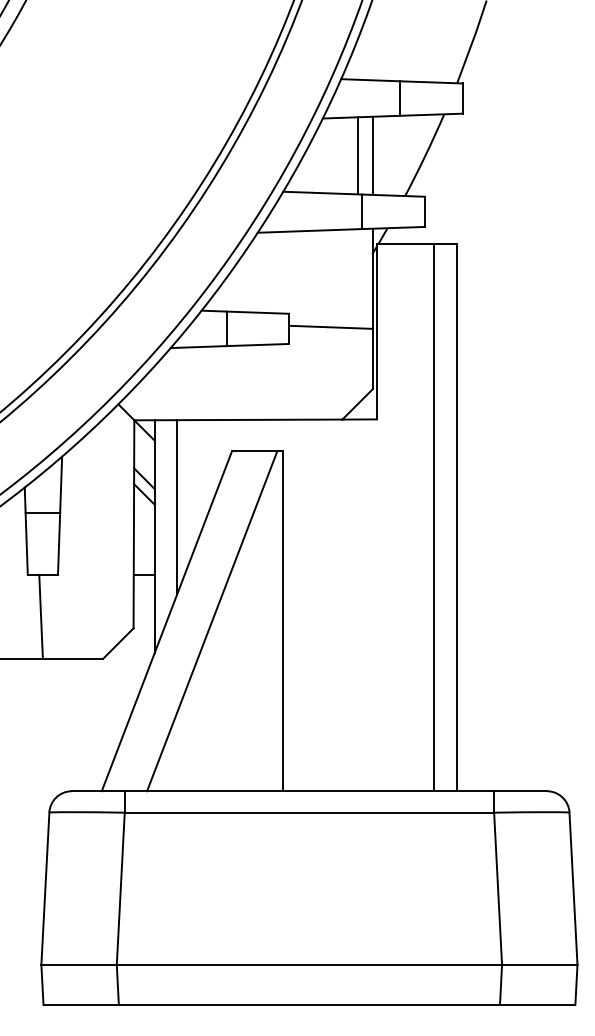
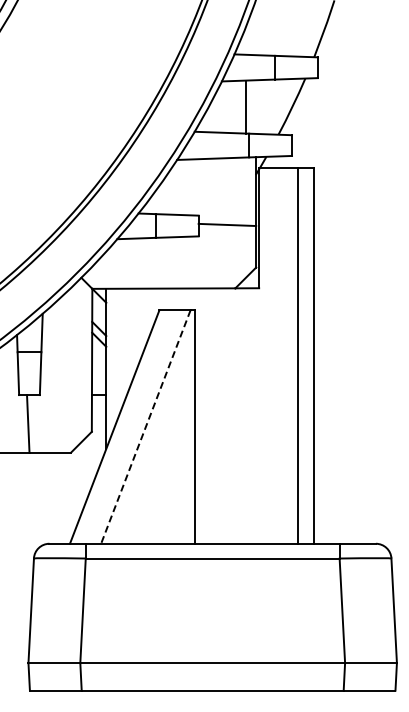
line: (373, 154) -> (256, 106), removed
line: (176, 507) -> (121, 348), removed
line: (211, 622) -> (145, 427), solid -> dashed

